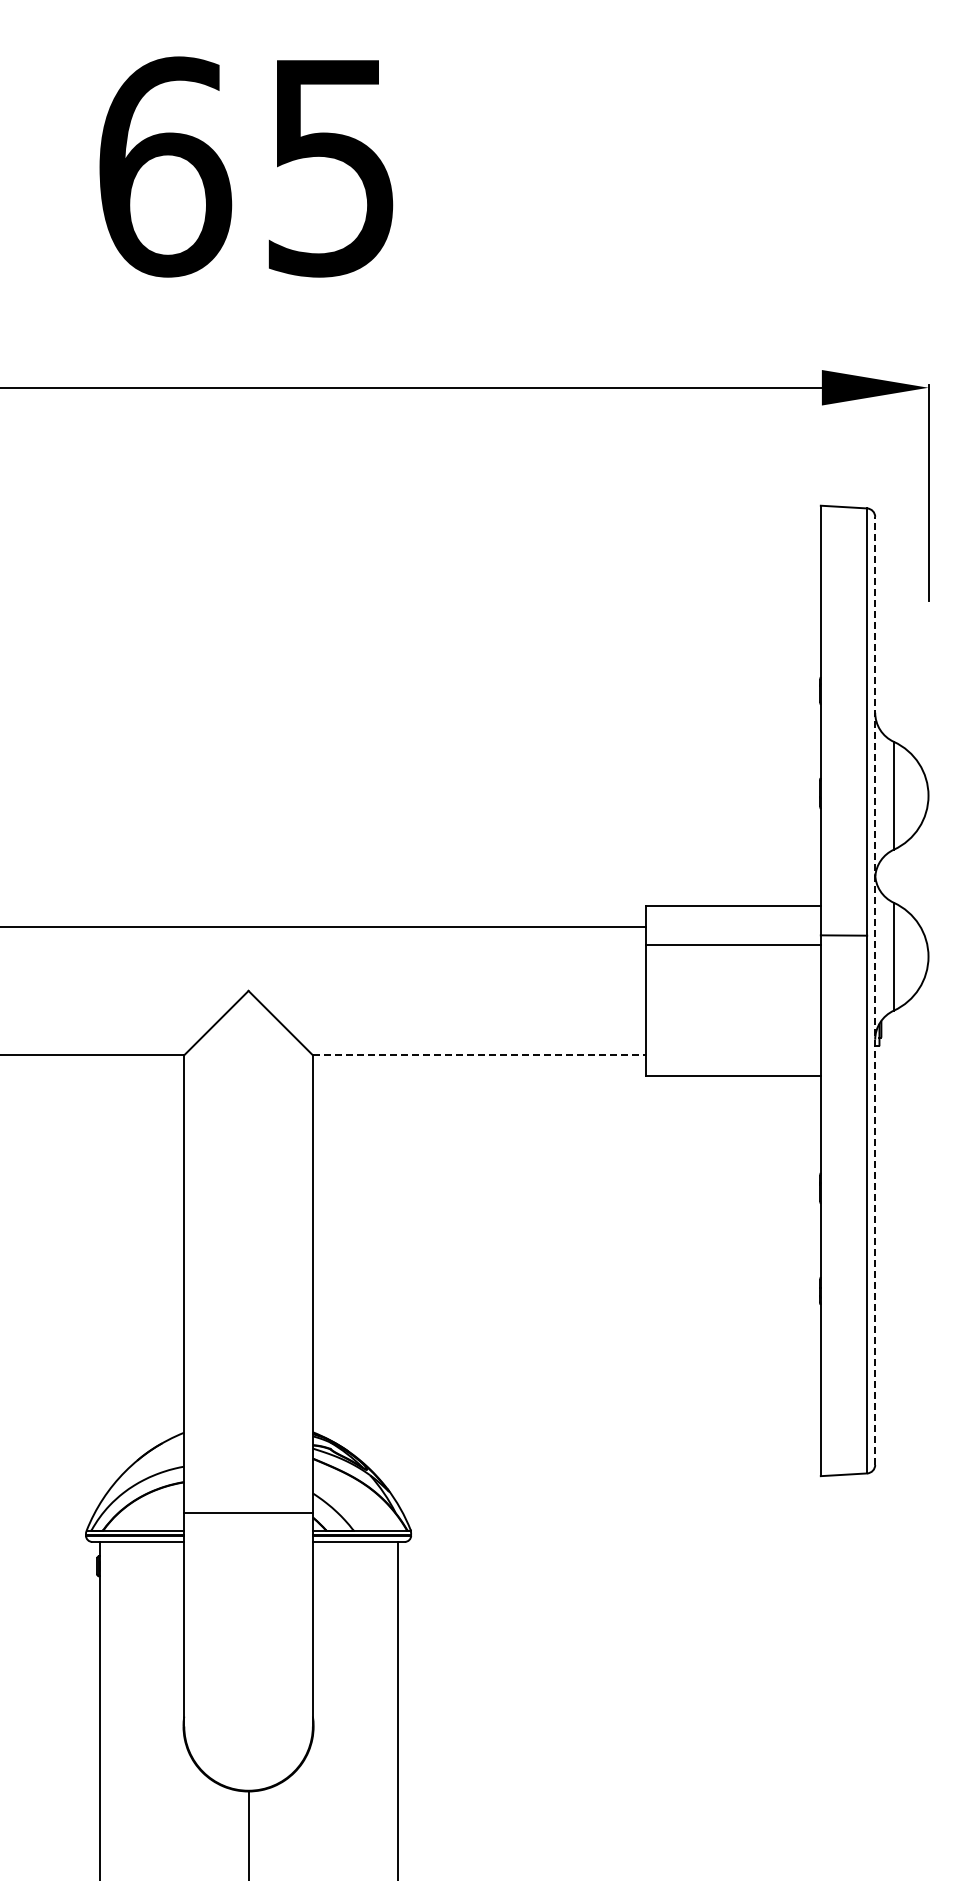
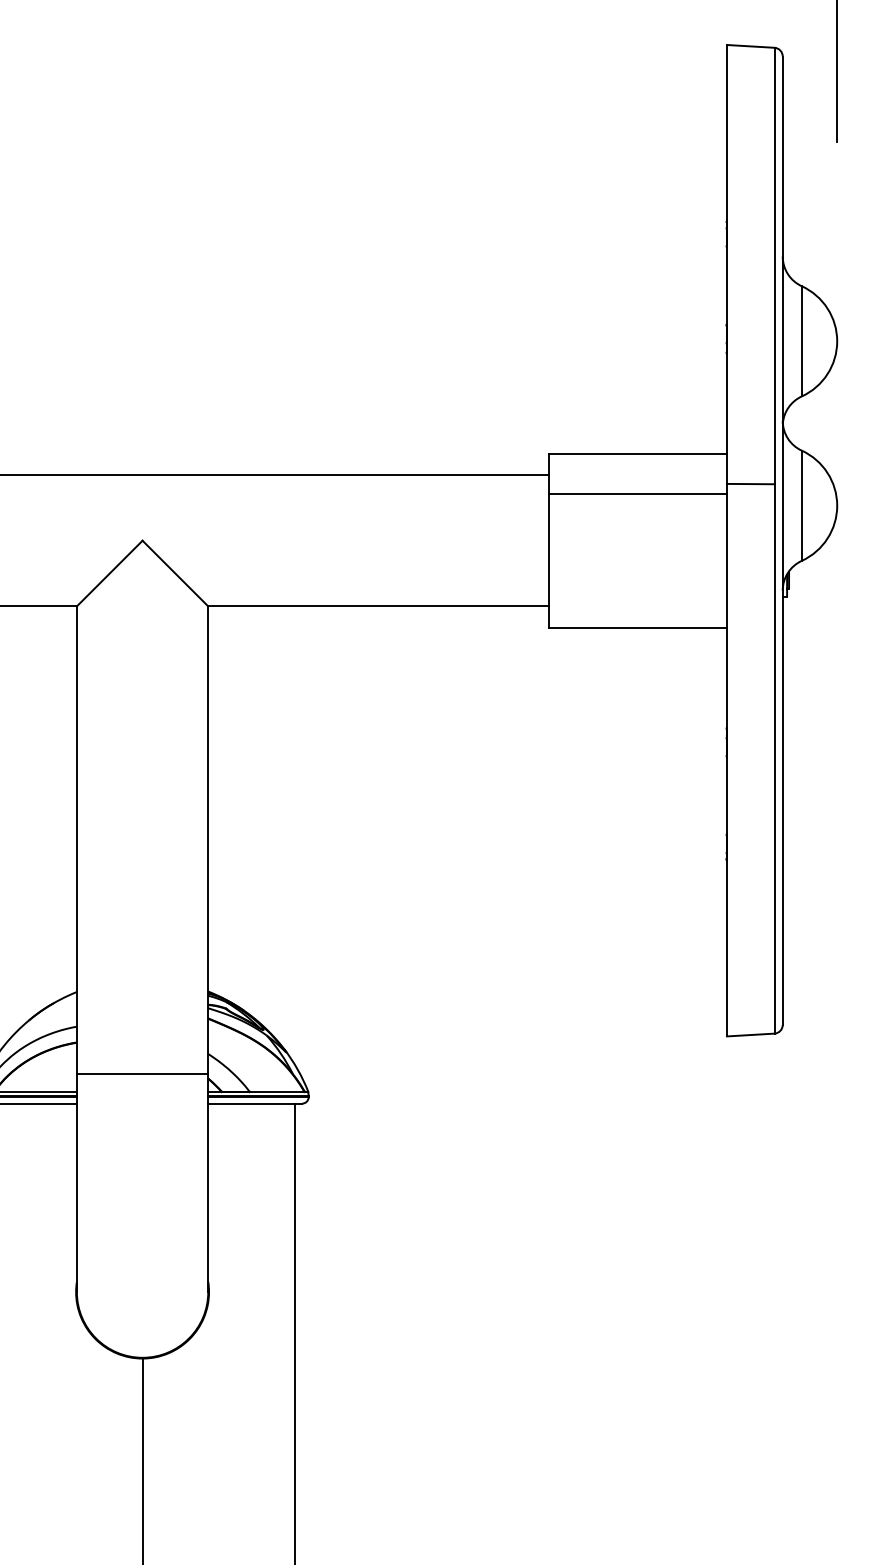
line: (875, 990) -> (783, 540), dashed -> solid
line: (479, 1055) -> (378, 606), dashed -> solid

